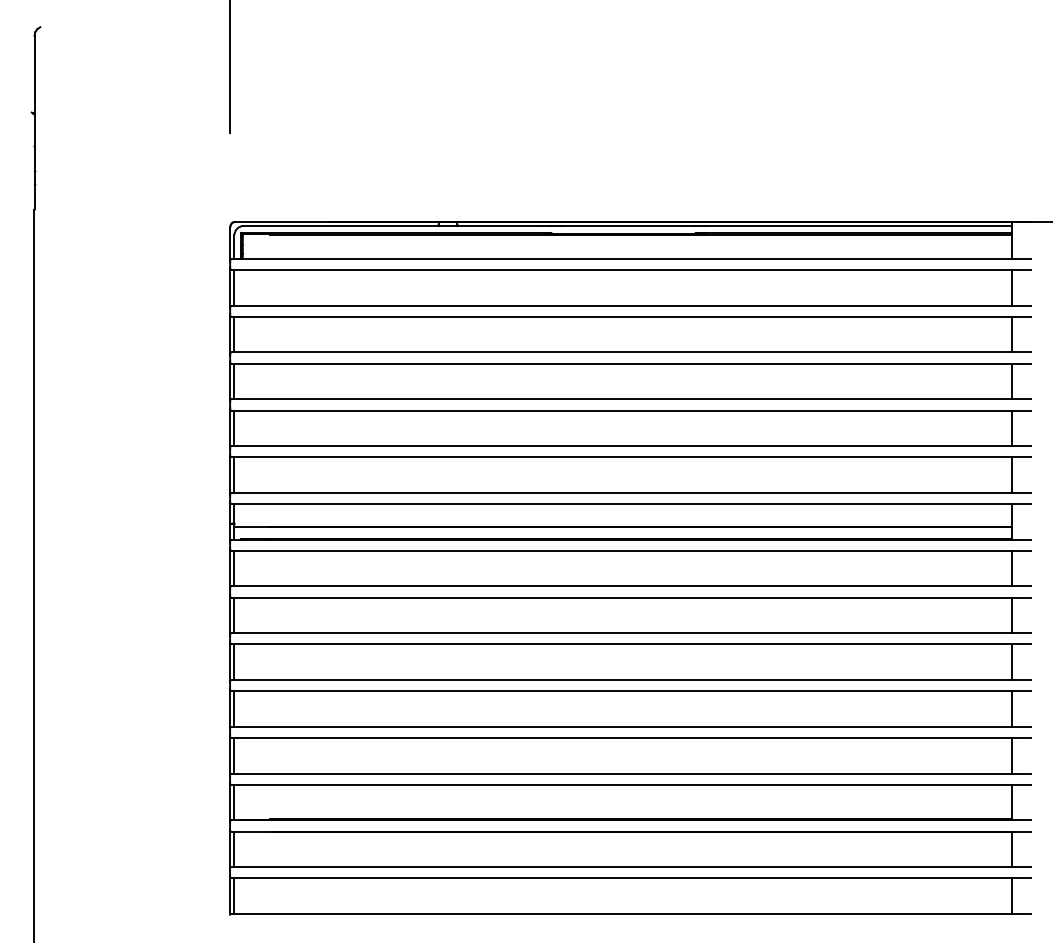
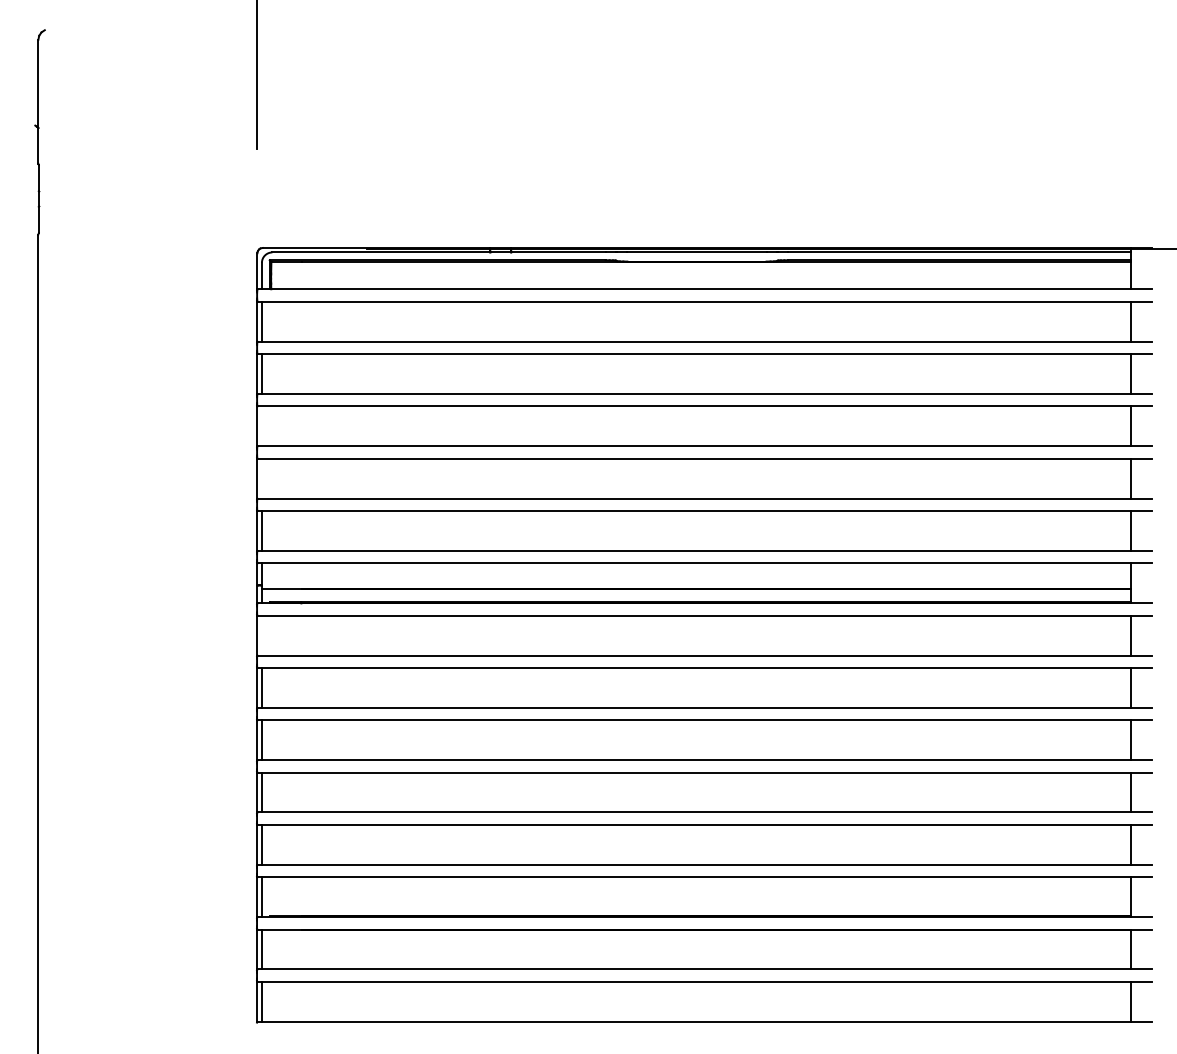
line: (234, 381) -> (261, 426), removed
line: (234, 428) -> (261, 478), removed
line: (234, 568) -> (261, 635), removed

